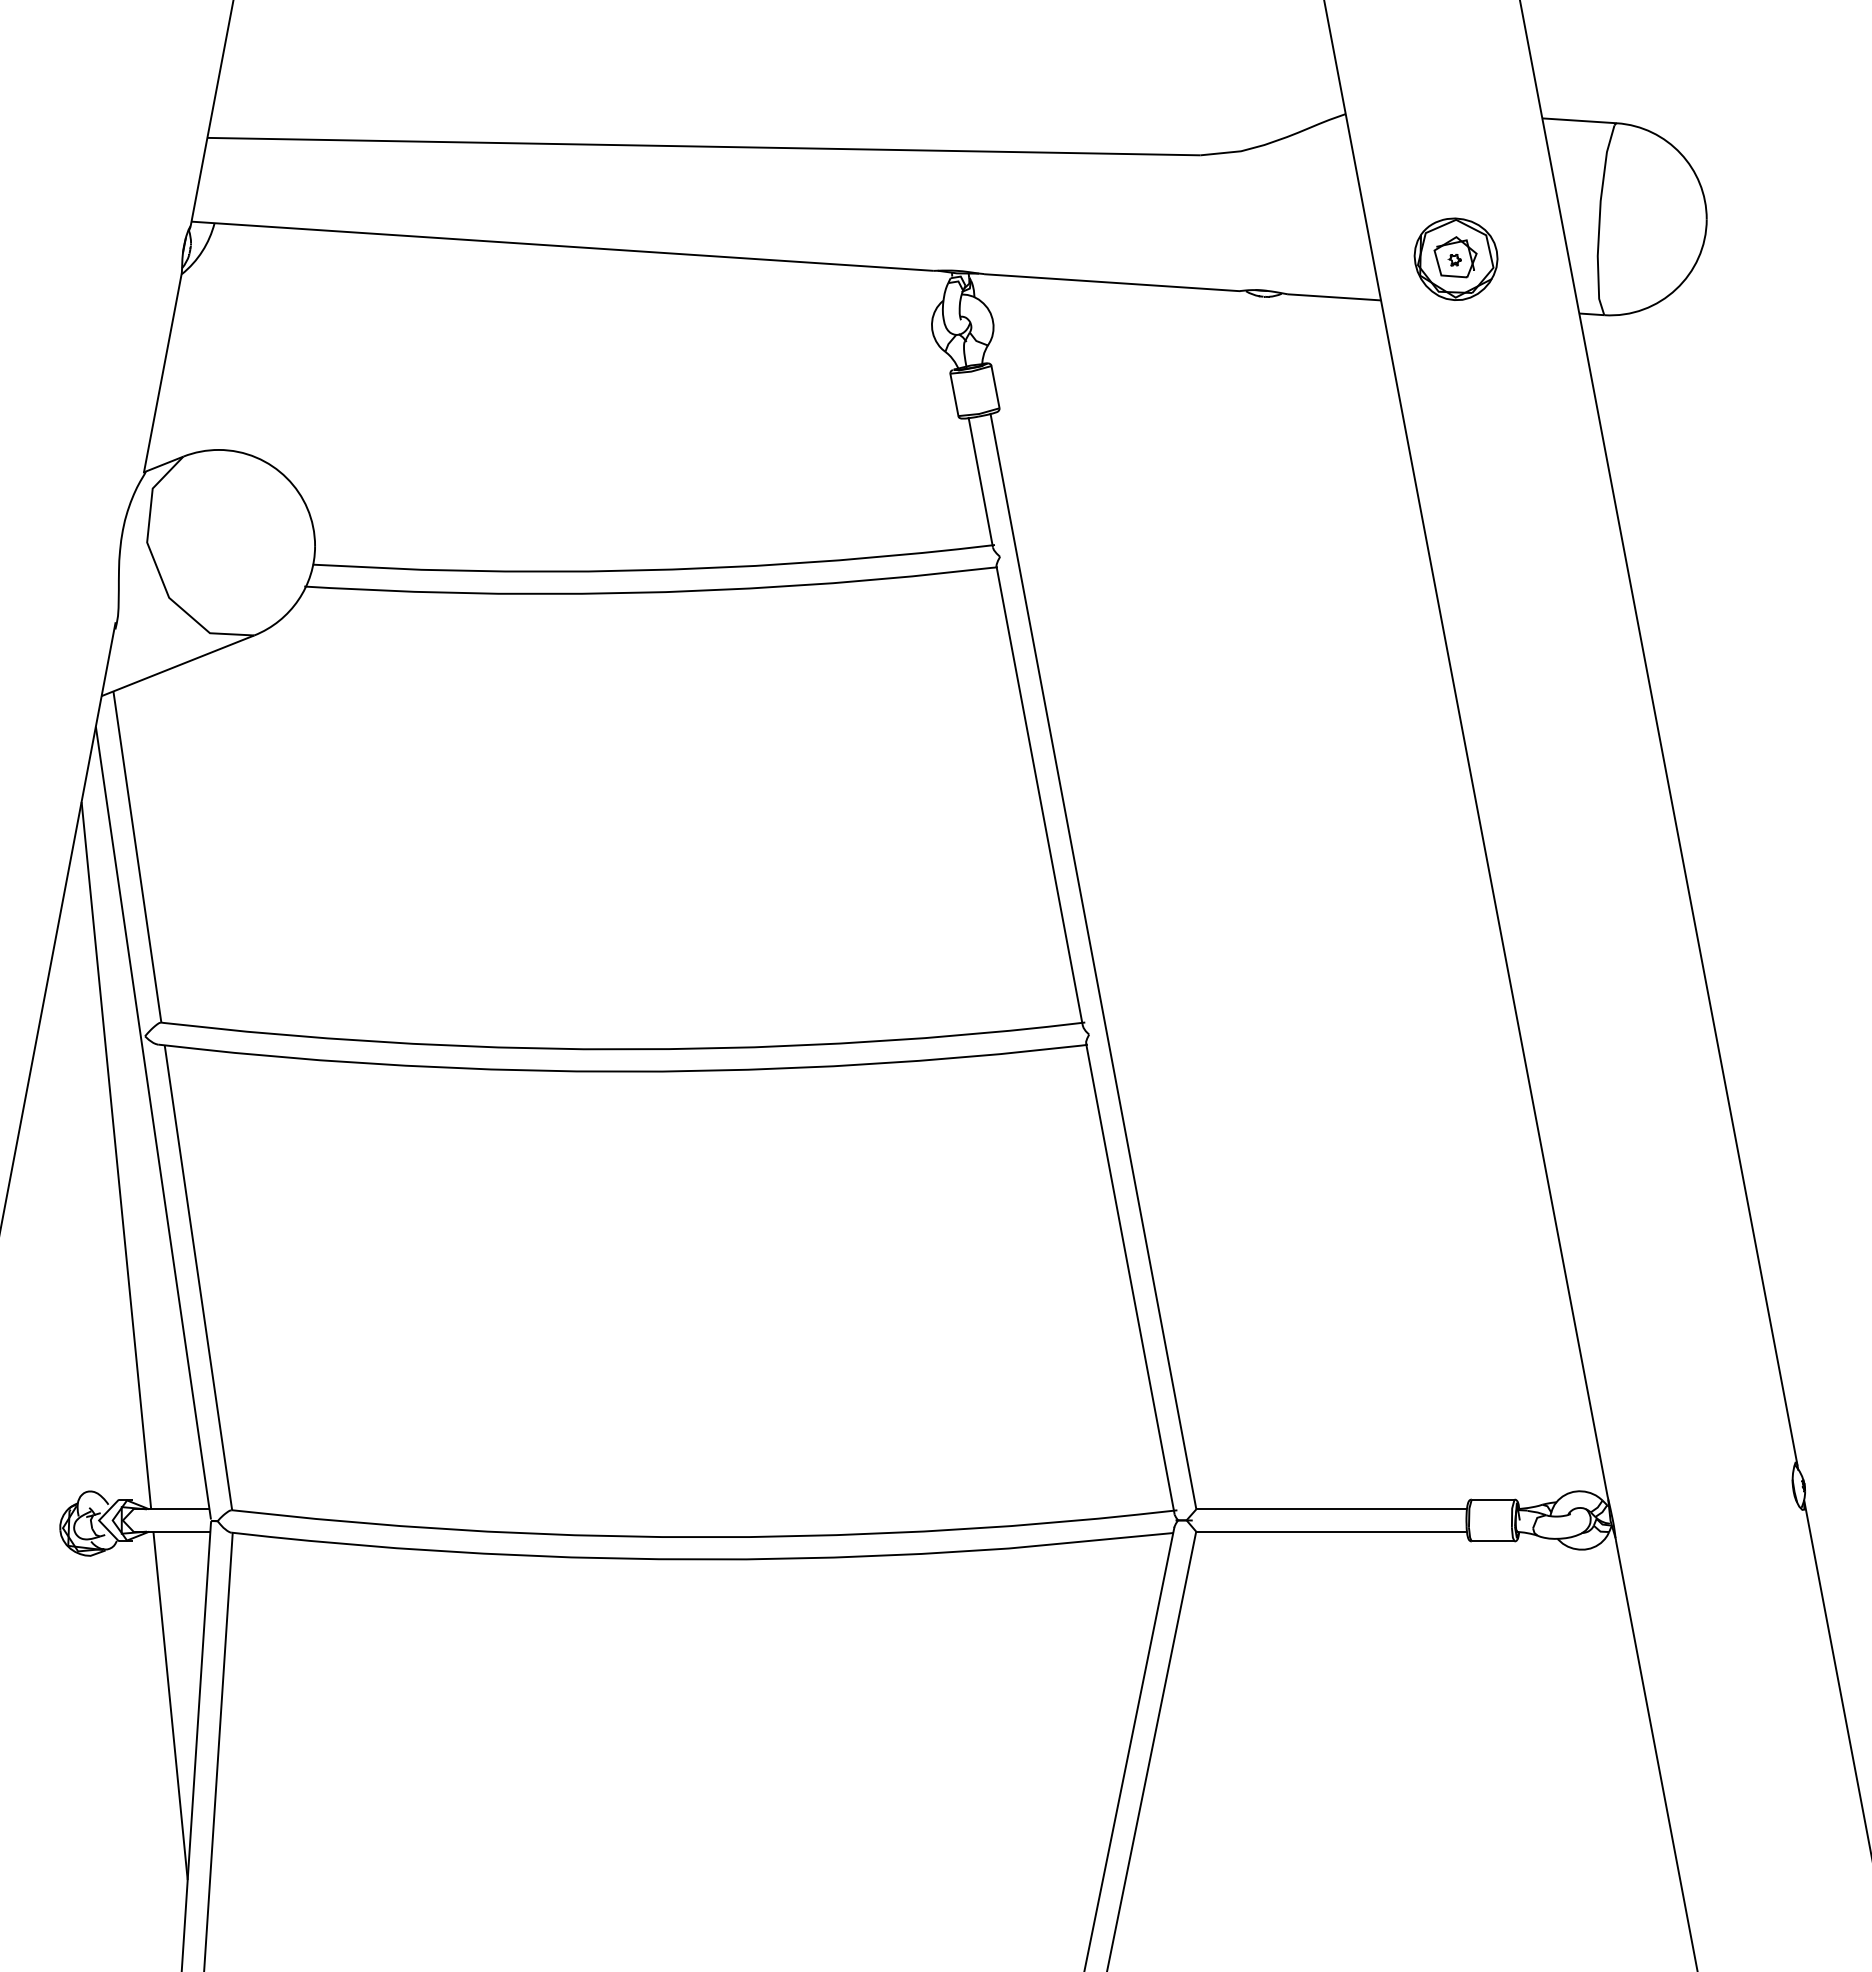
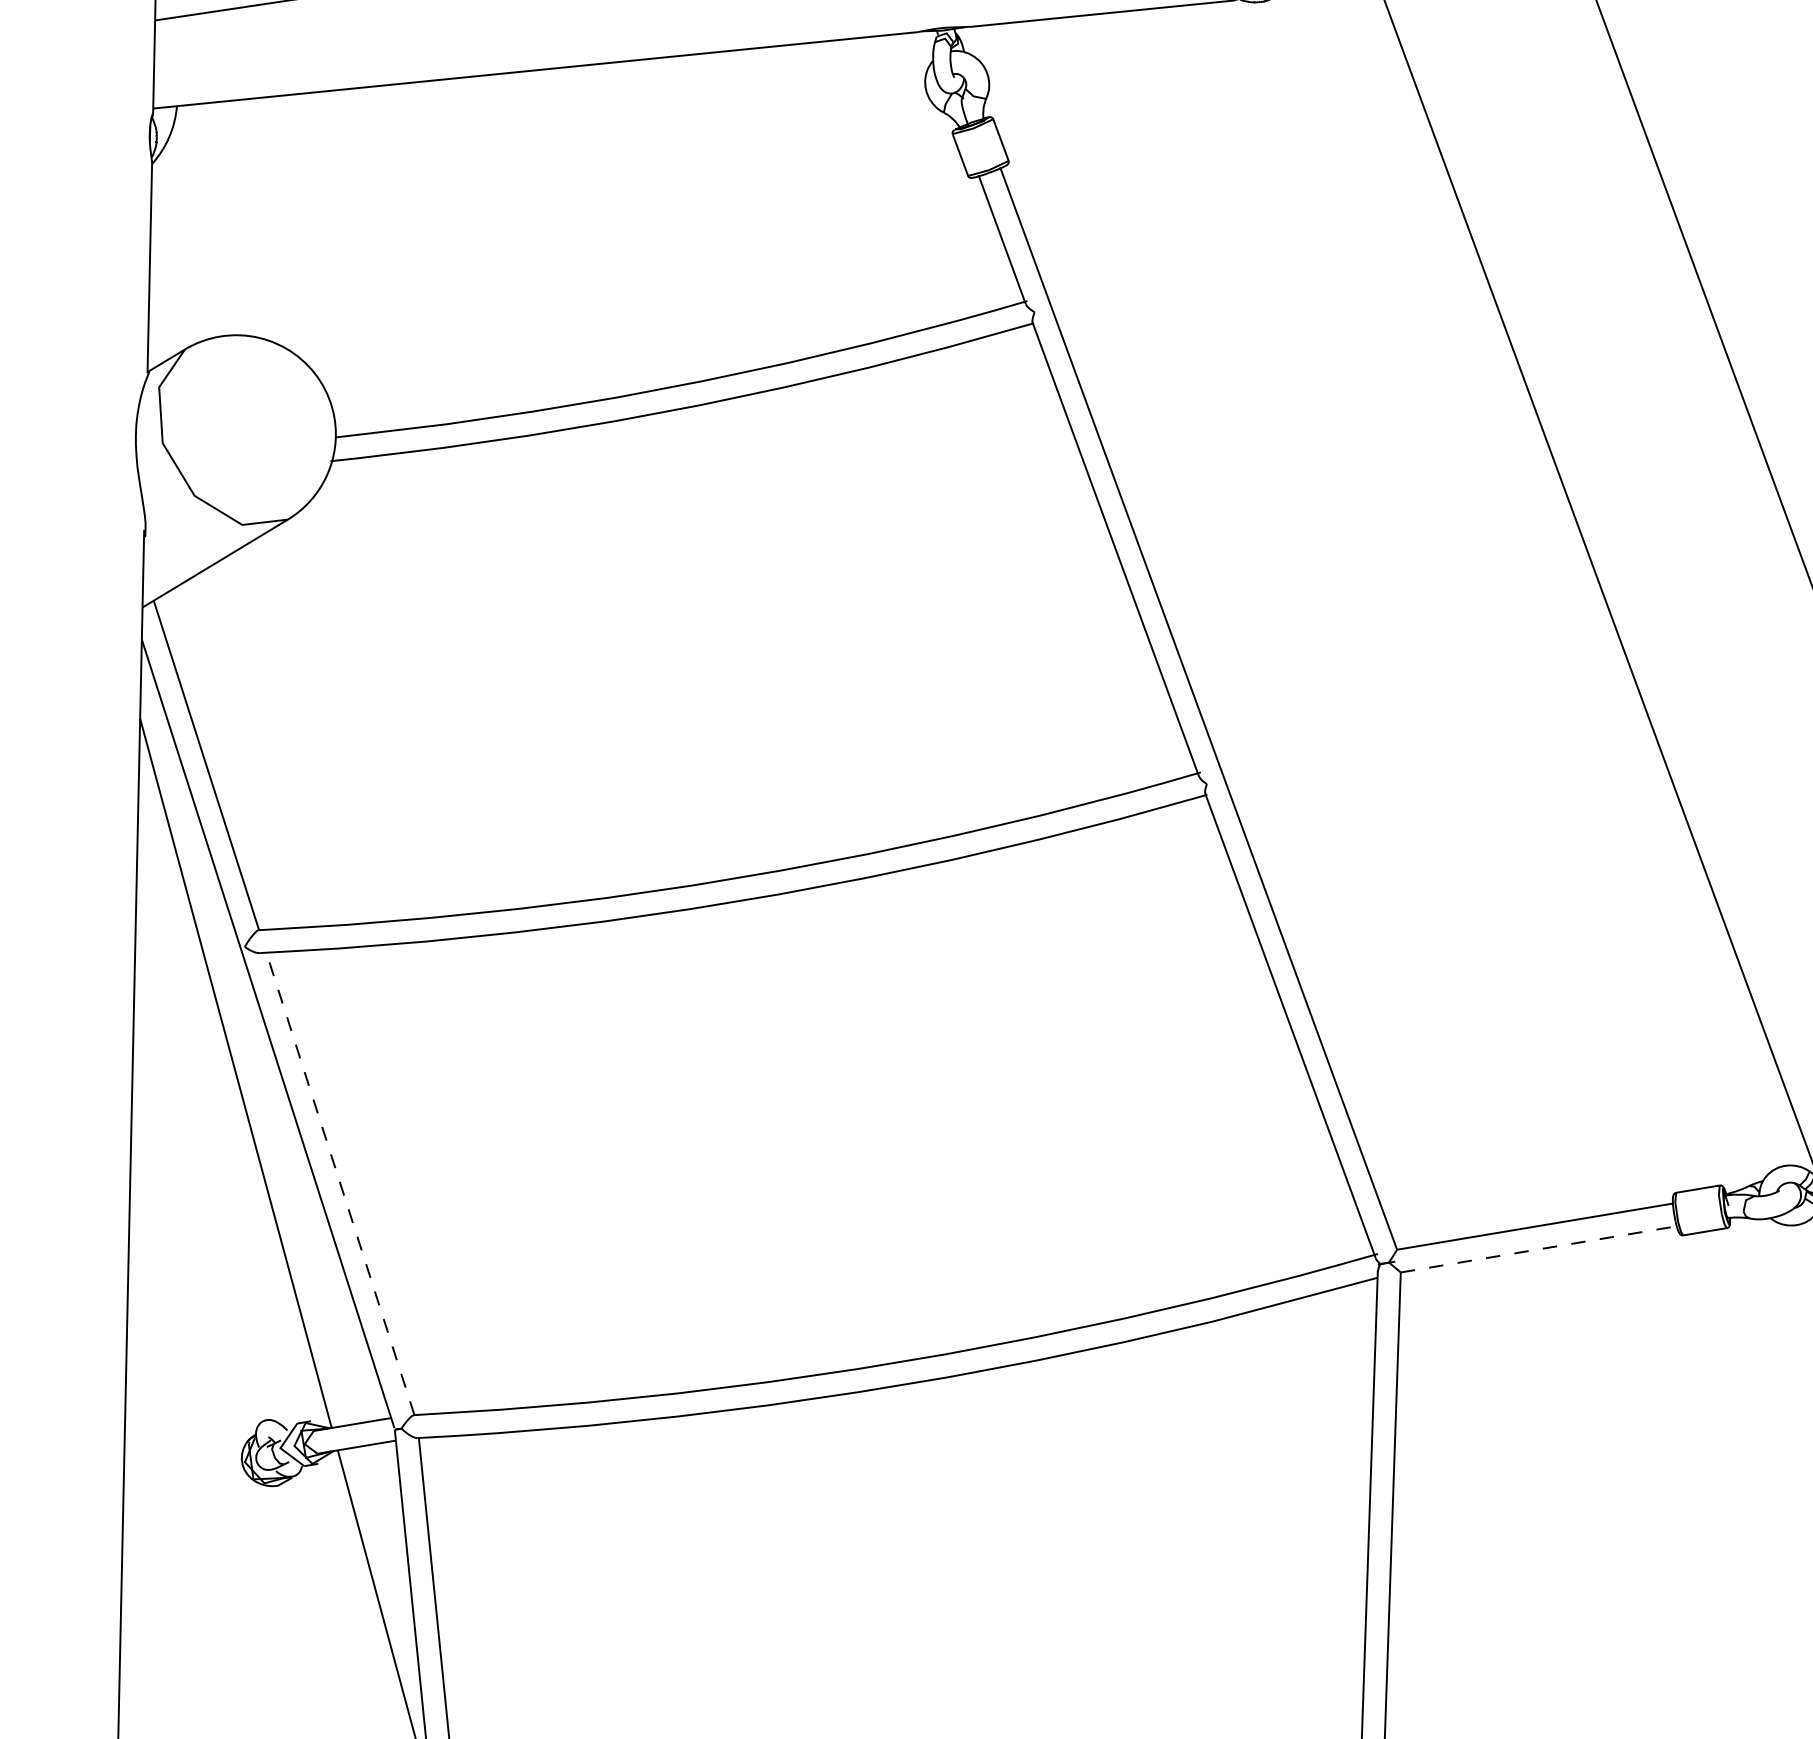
line: (198, 1277) -> (340, 1183), solid -> dashed
line: (1332, 1531) -> (1539, 1249), solid -> dashed

